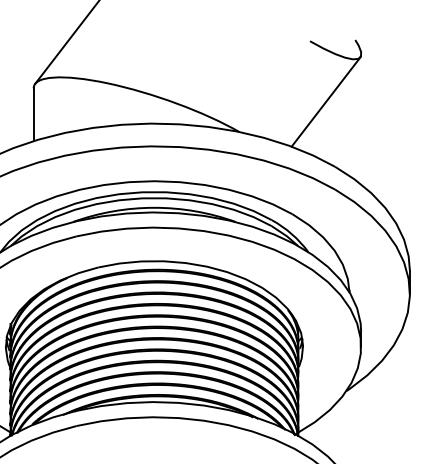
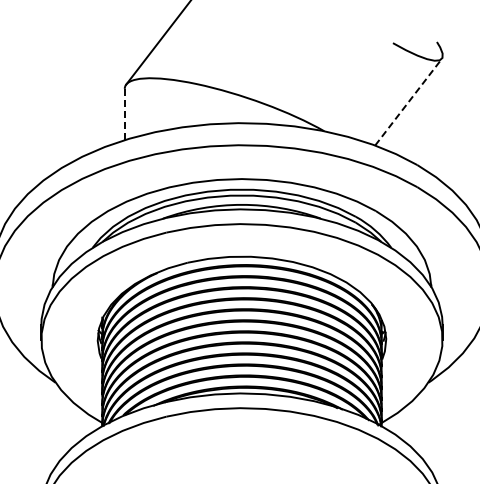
line: (325, 102) -> (408, 102), solid -> dashed
line: (33, 114) -> (124, 114), solid -> dashed

